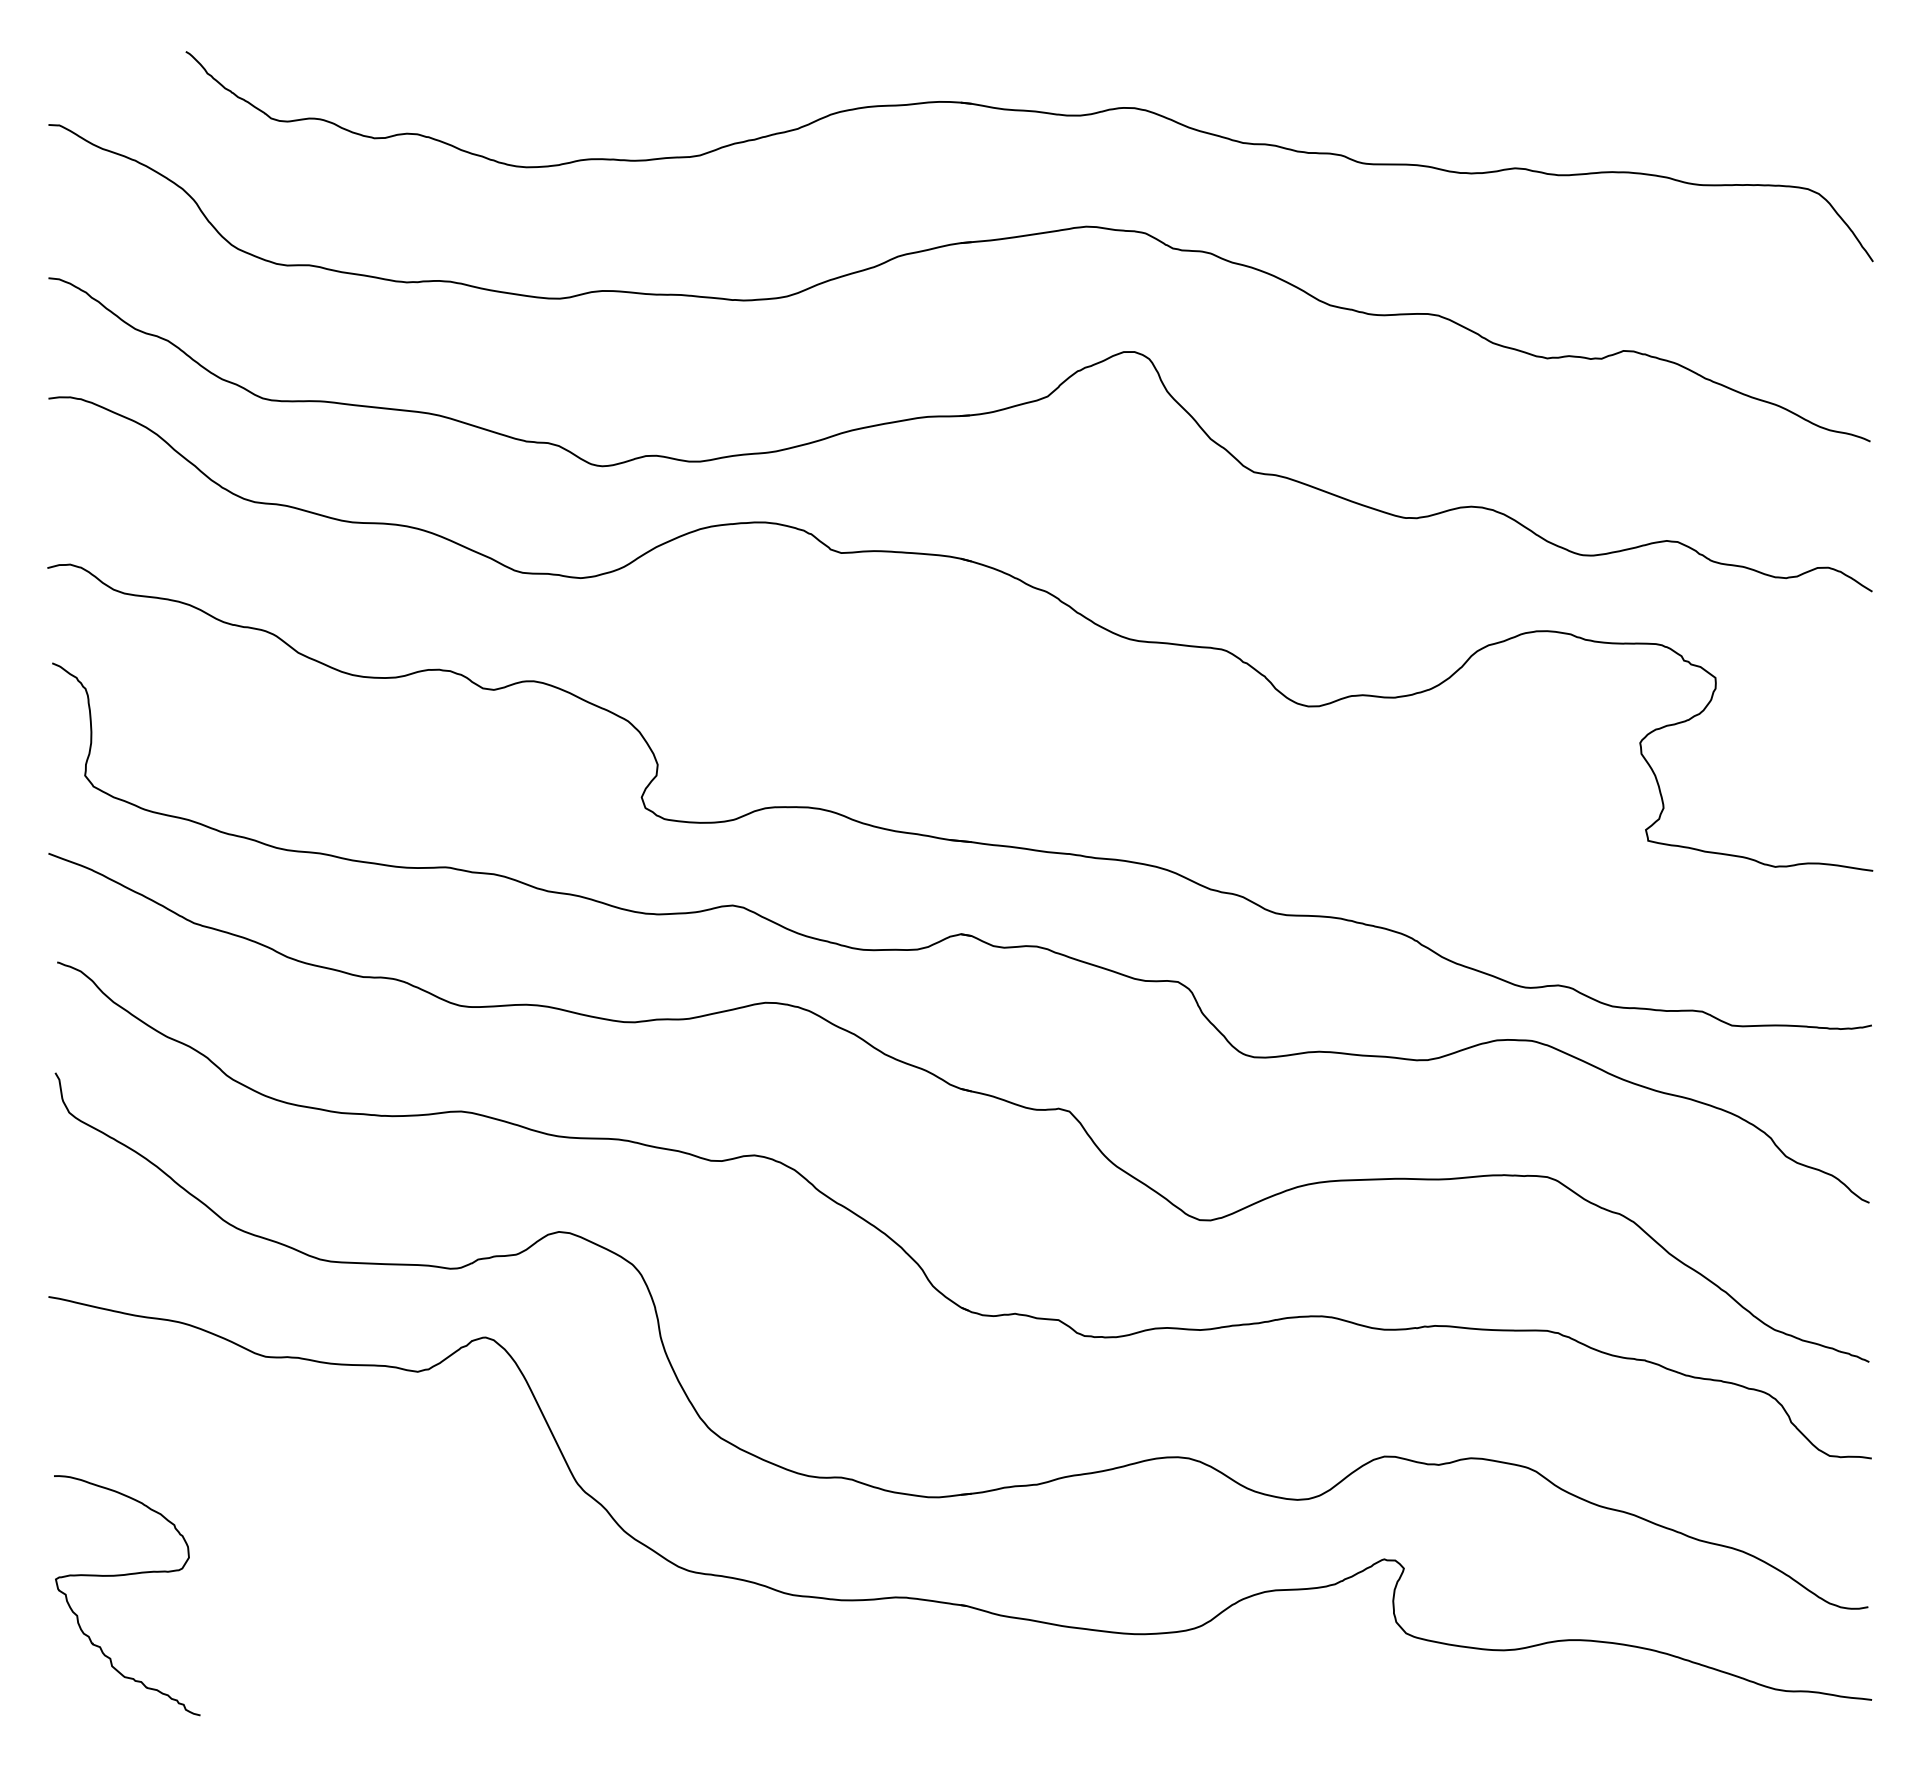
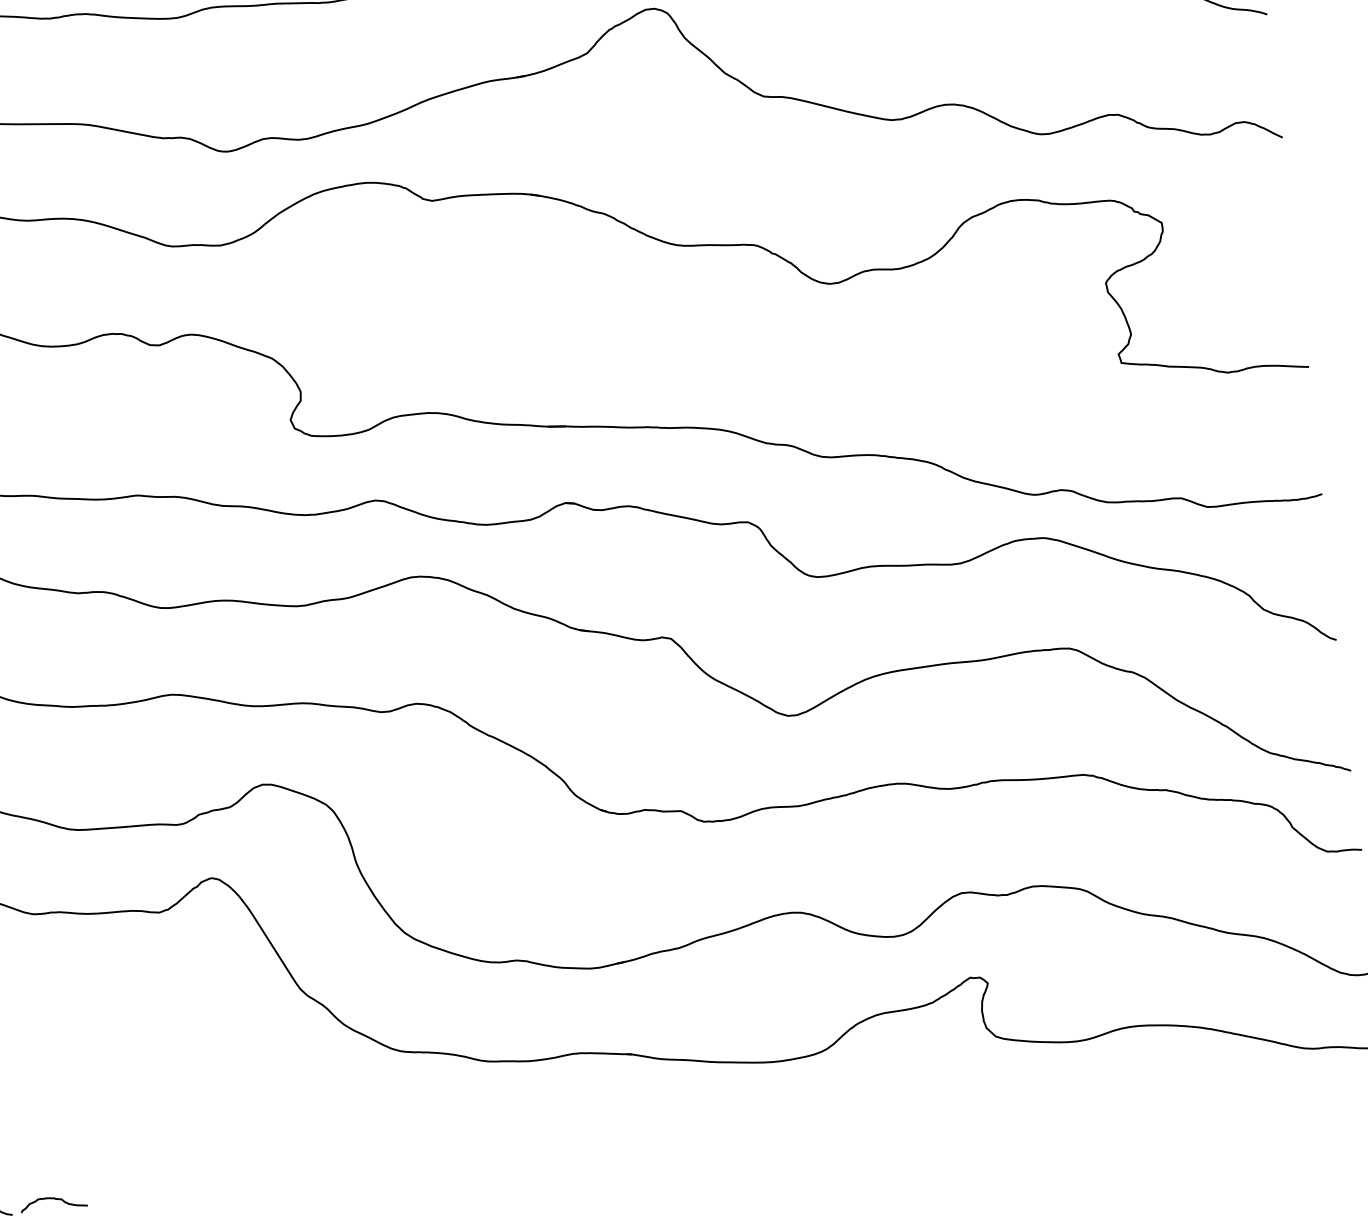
curve: (252, 1702) -> (54, 1199), added

